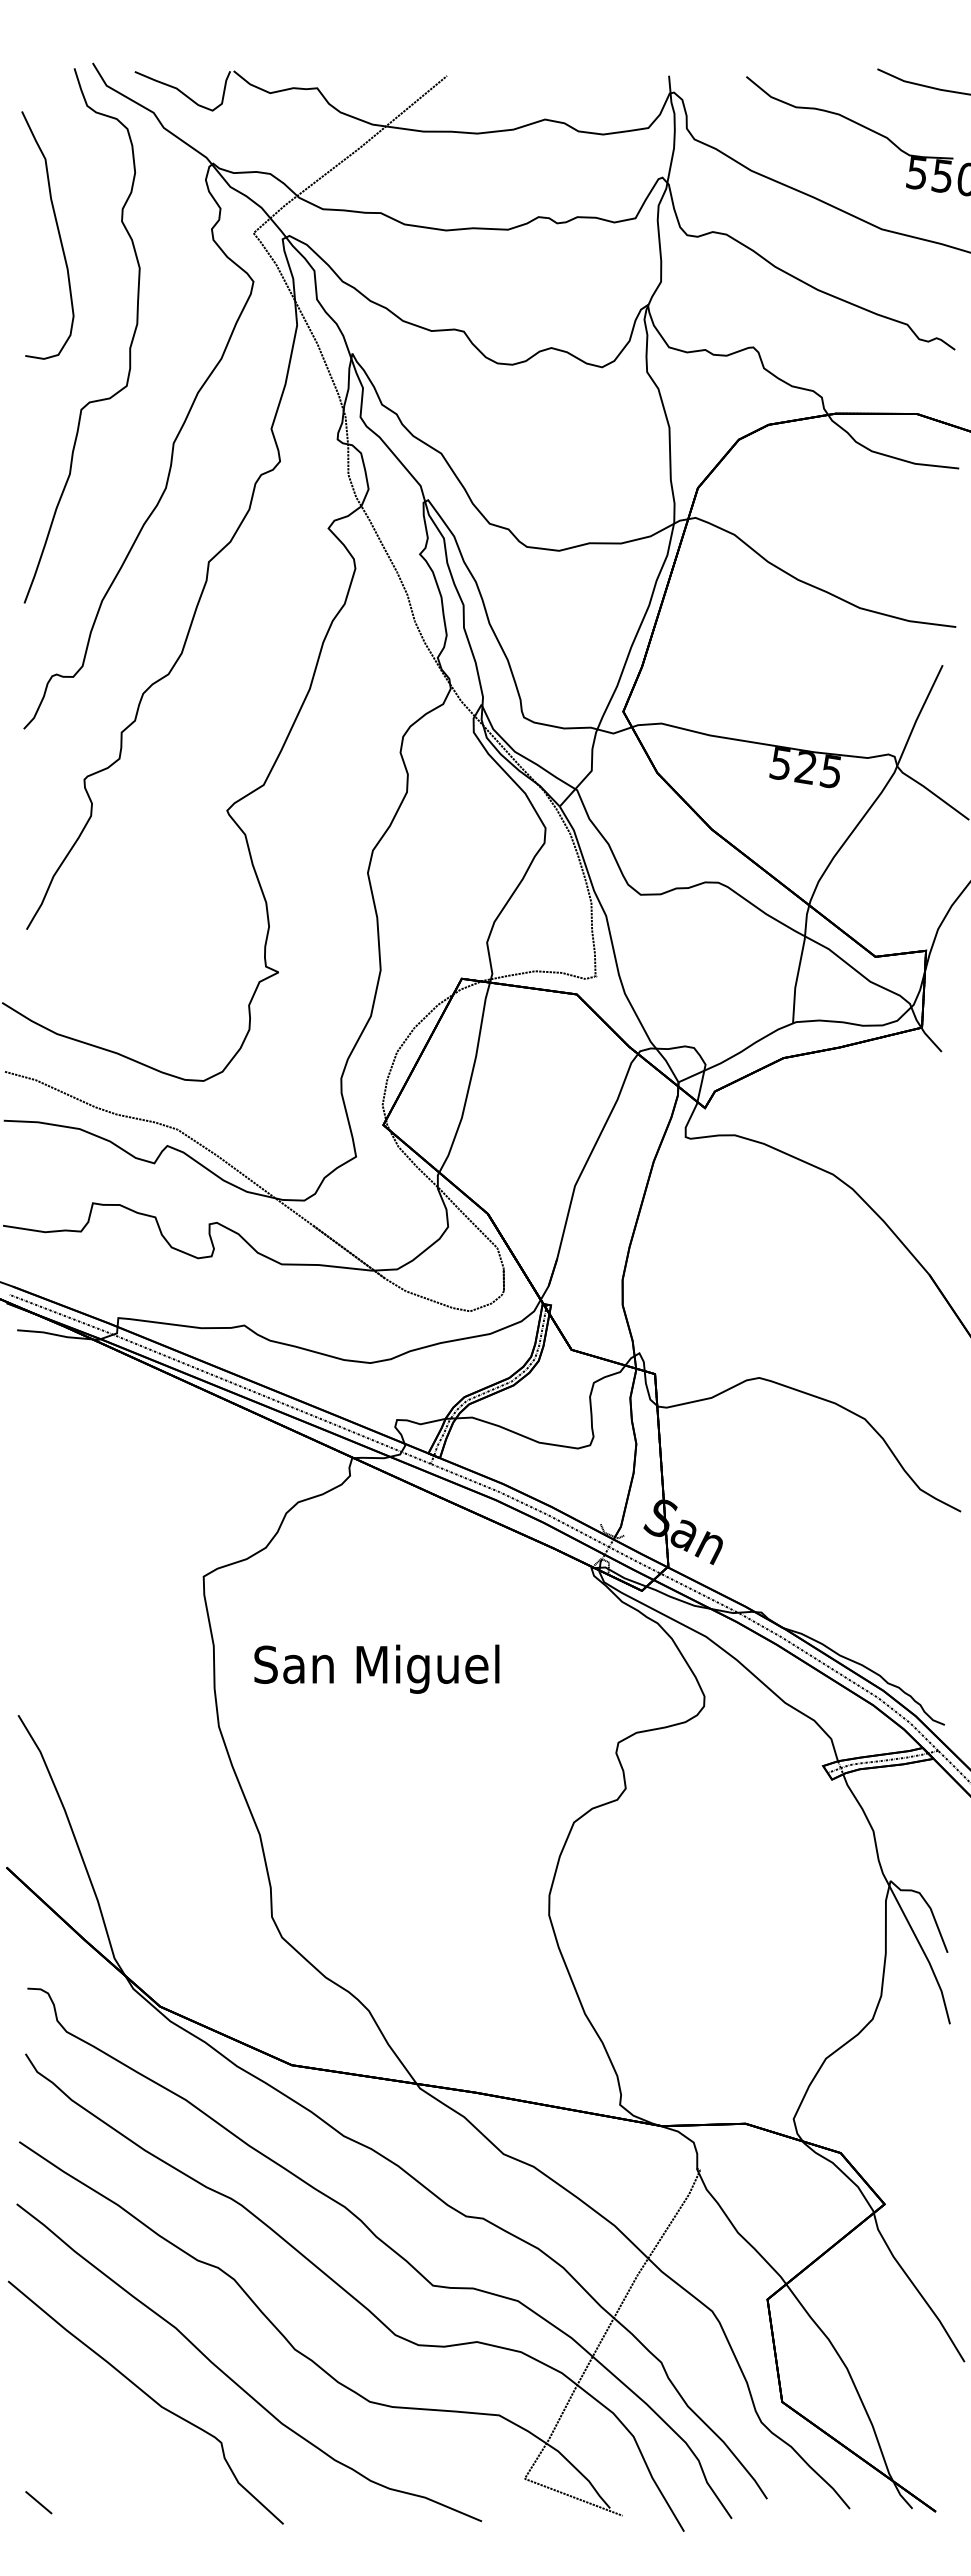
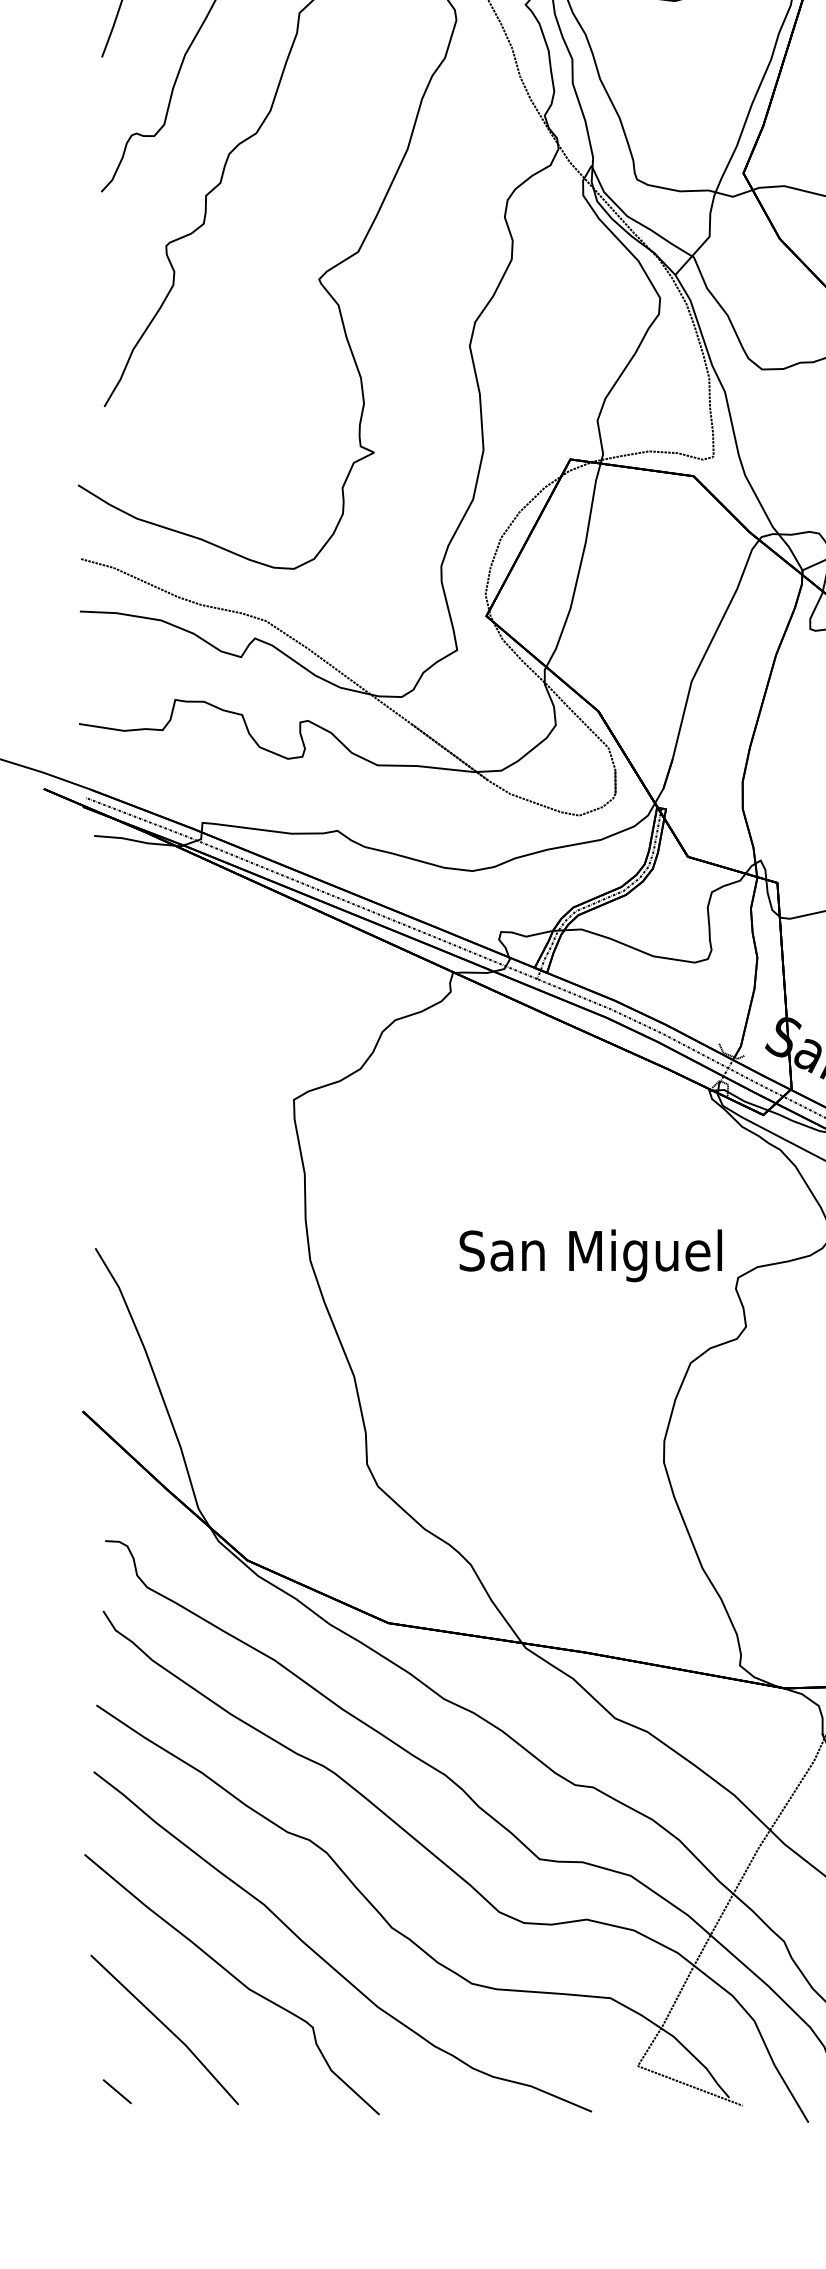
text: (376, 1668) -> (590, 1254), moved
line: (83, 2442) -> (165, 2027), added

